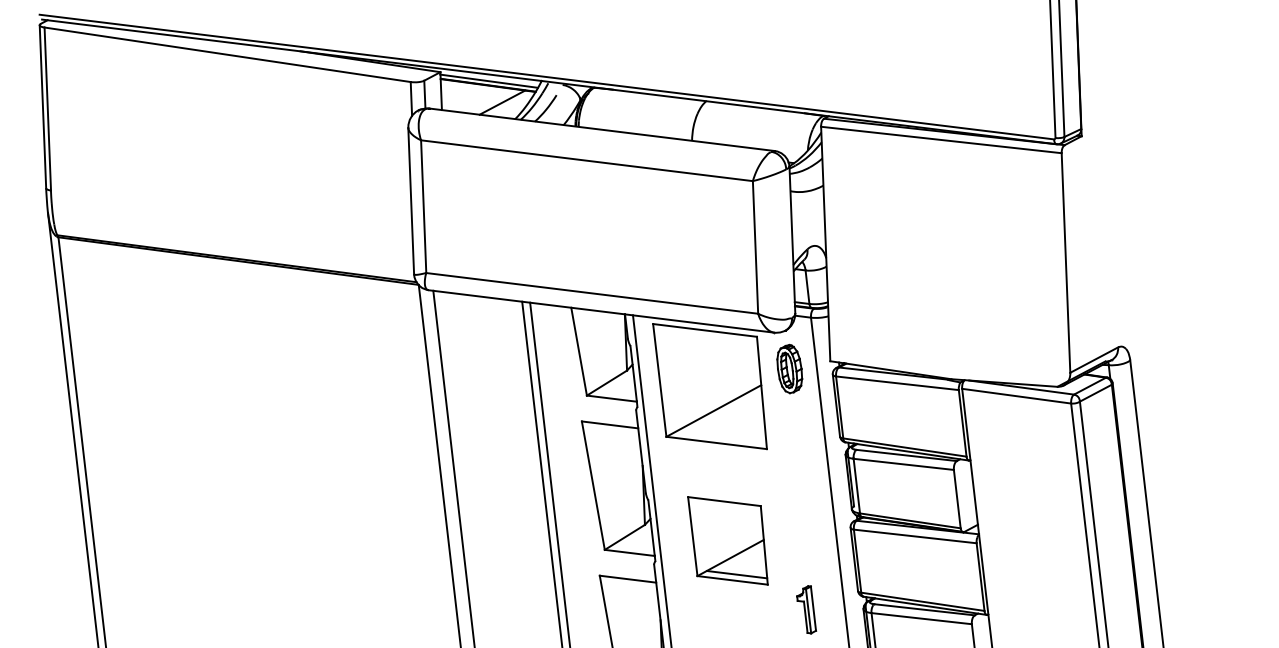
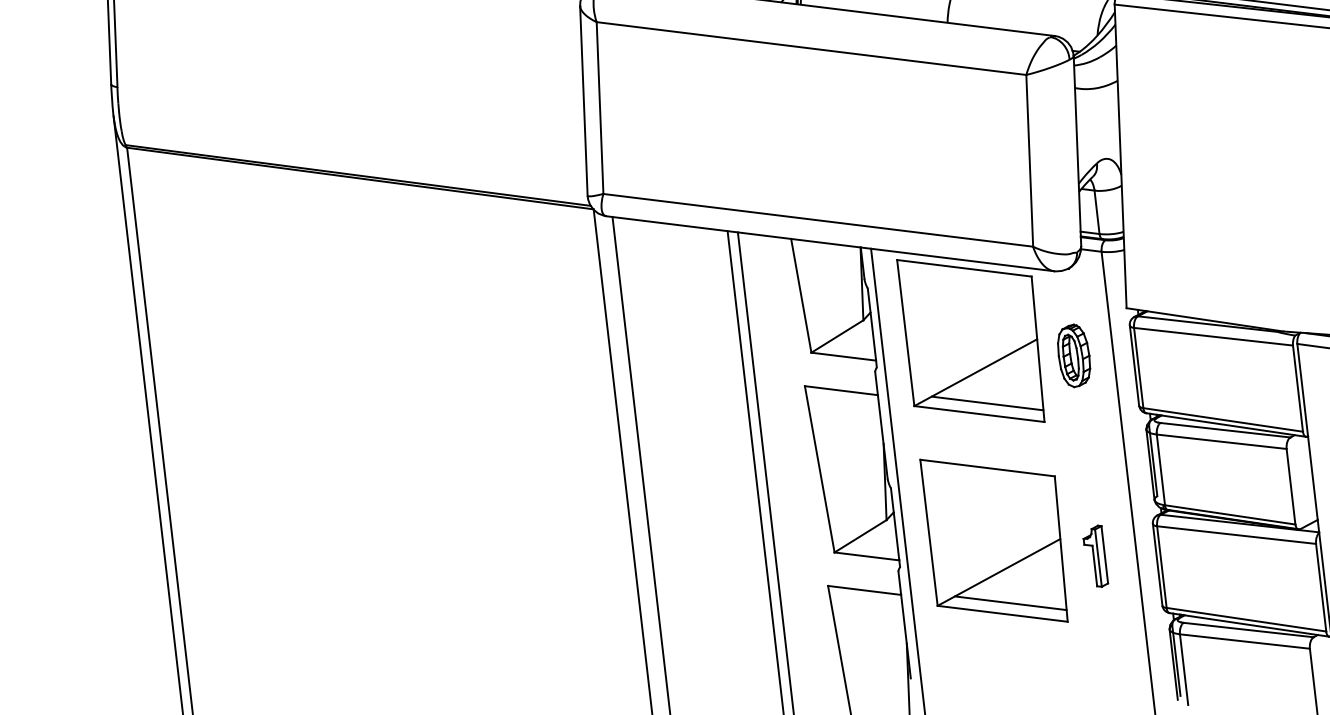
part: (789, 368) -> (1073, 355), moved
line: (722, 434) -> (986, 403), added
part: (727, 540) -> (993, 540), size x1.43
part: (806, 609) -> (1095, 555), moved

